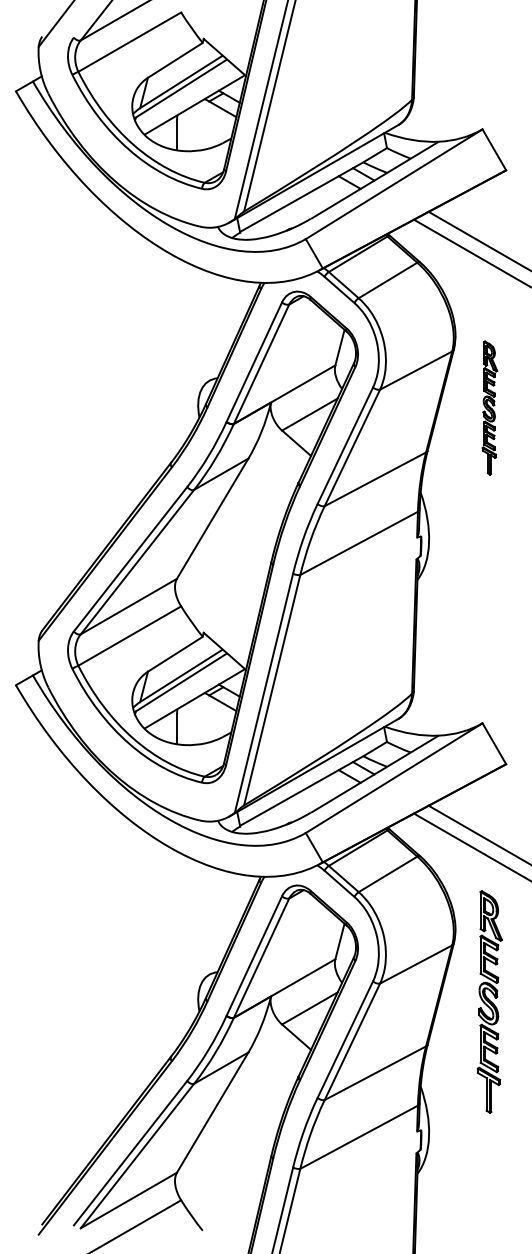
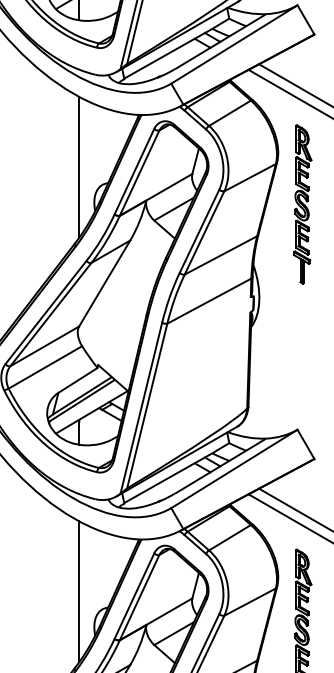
line: (177, 355) -> (79, 166), added
part: (489, 407) -> (302, 204), size x1.67
line: (177, 949) -> (79, 591), added

